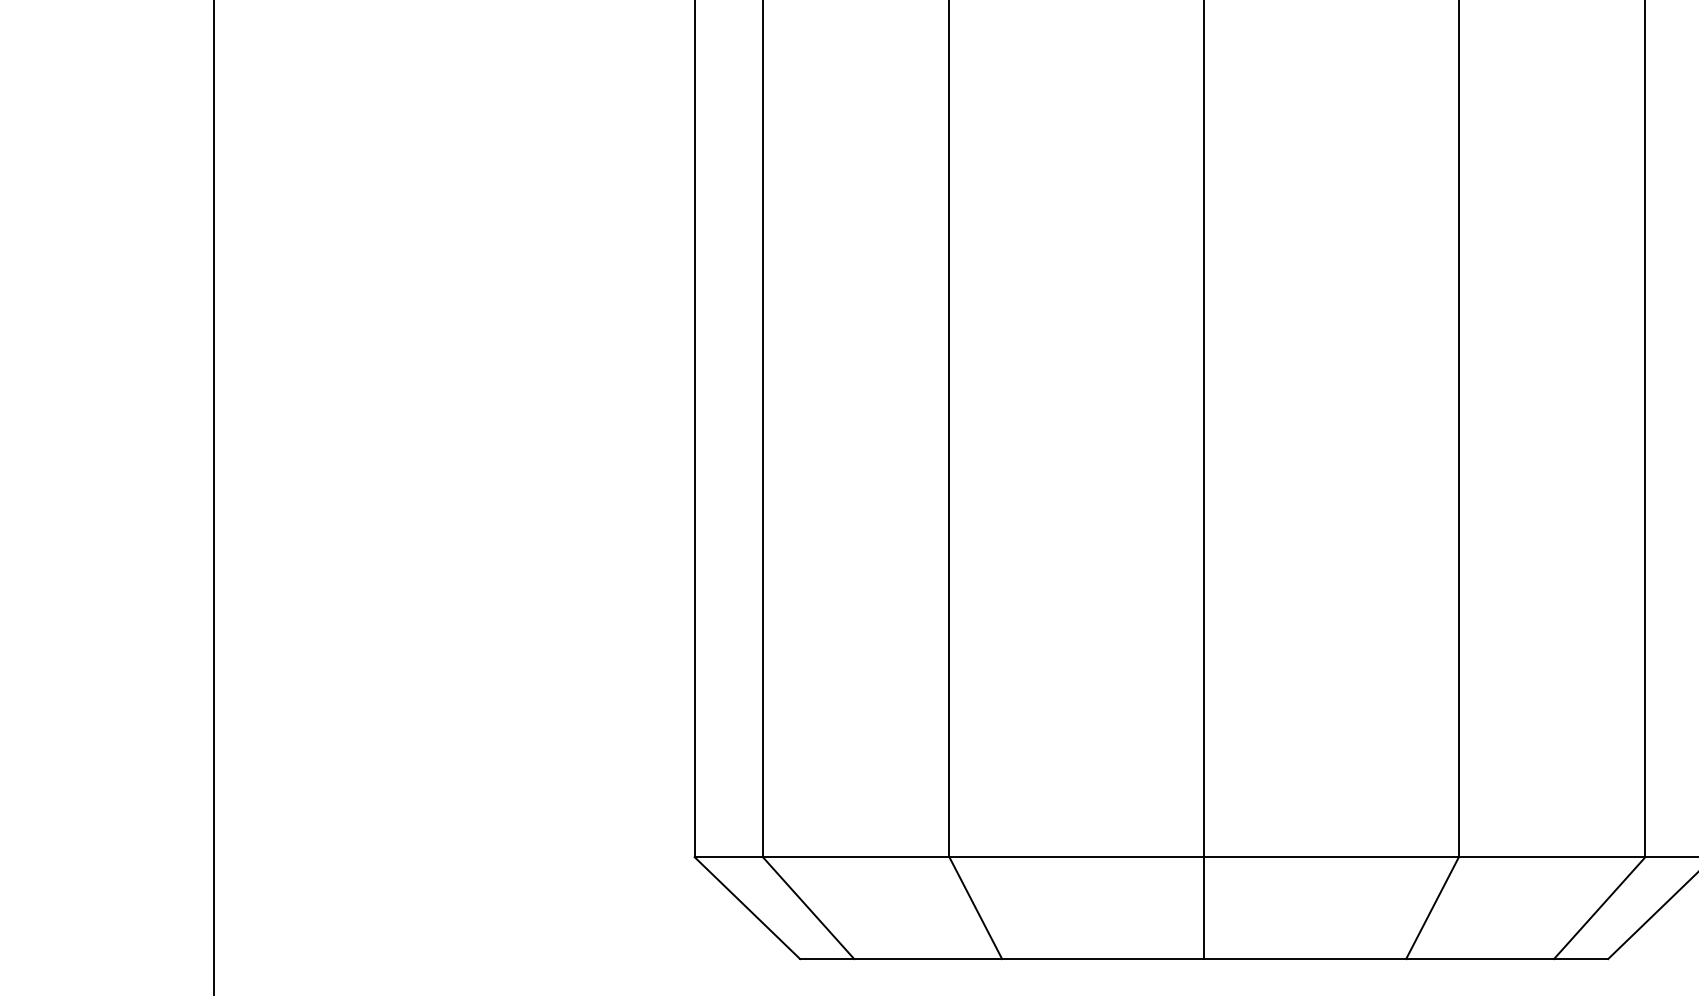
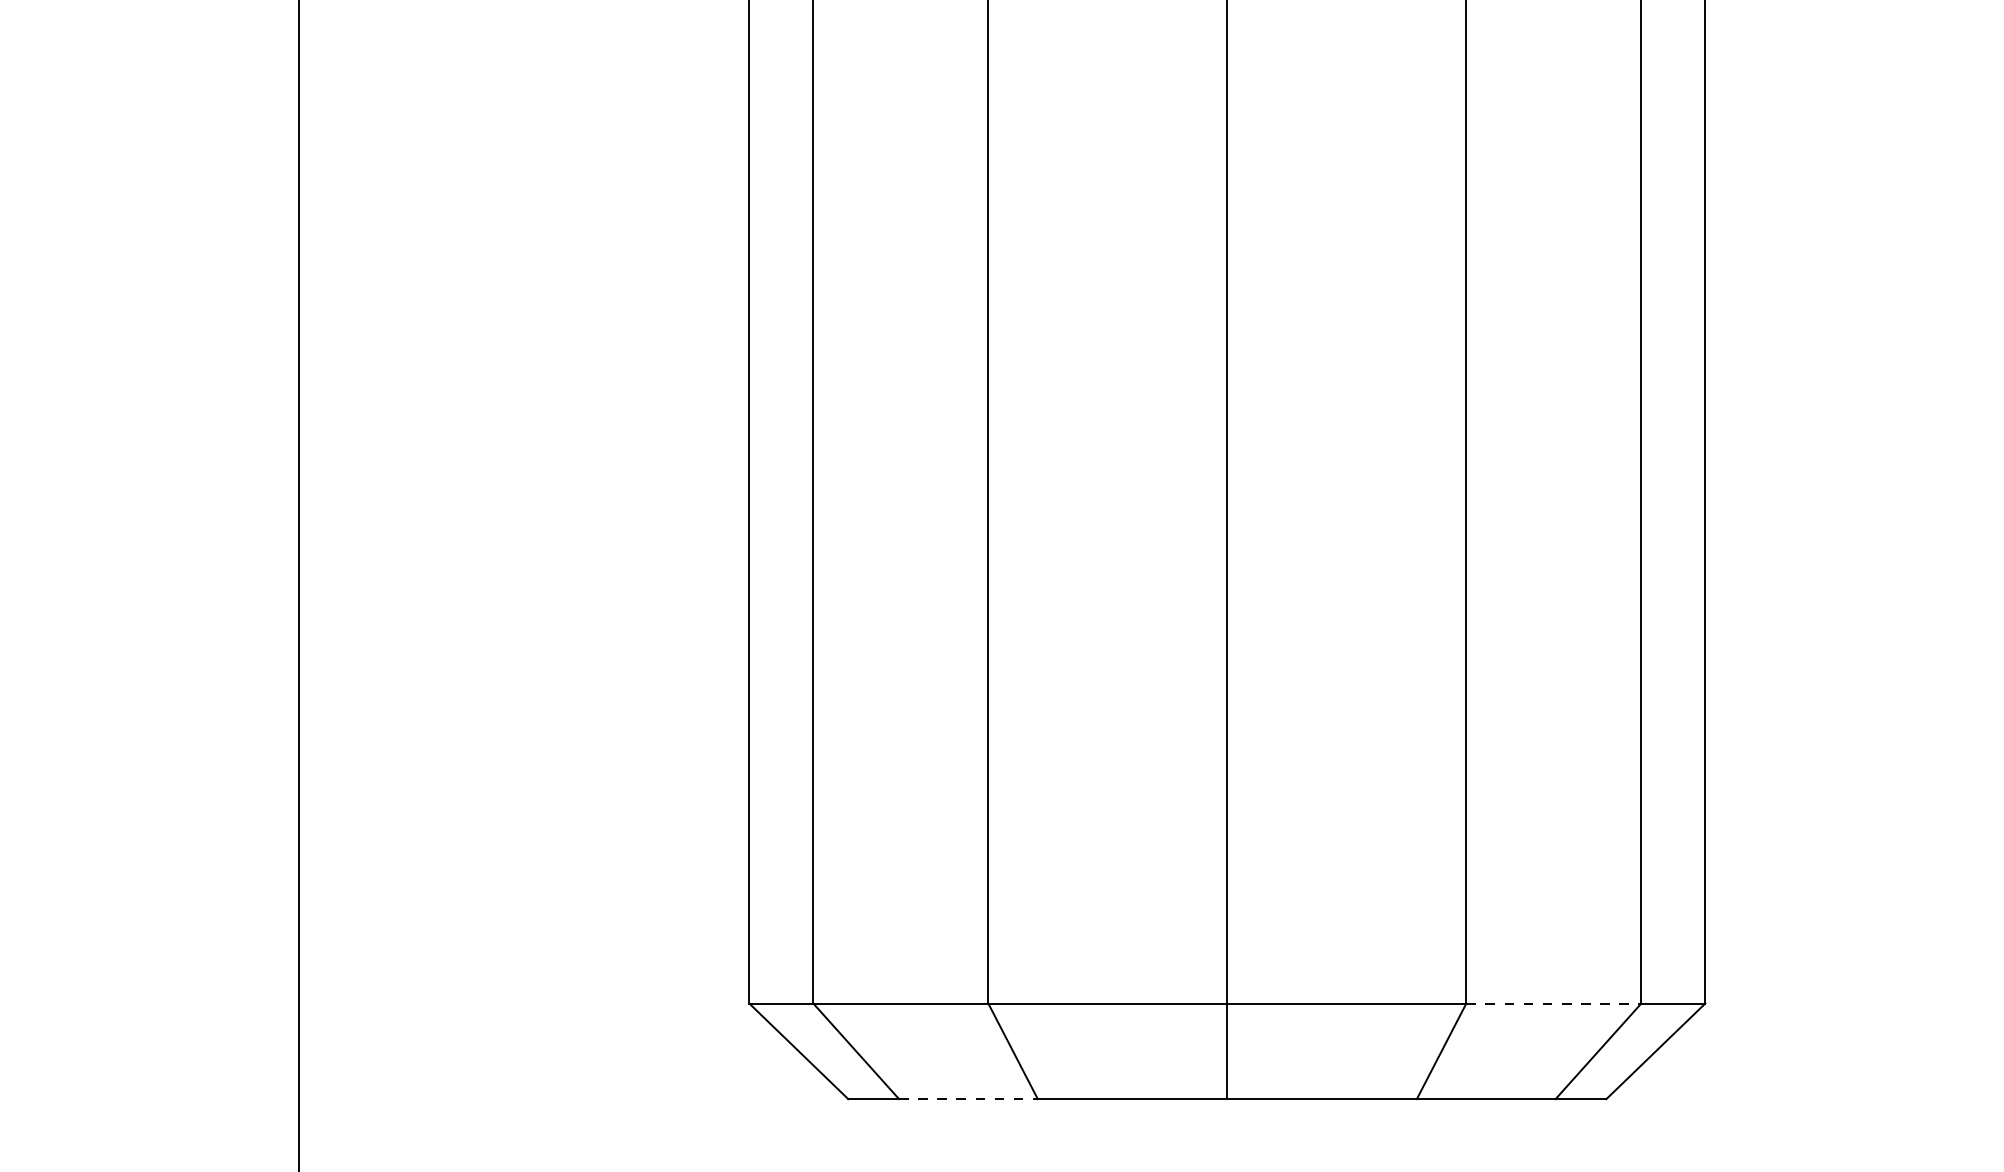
line: (1552, 857) -> (1554, 1003), solid -> dashed
line: (928, 959) -> (968, 1099), solid -> dashed

